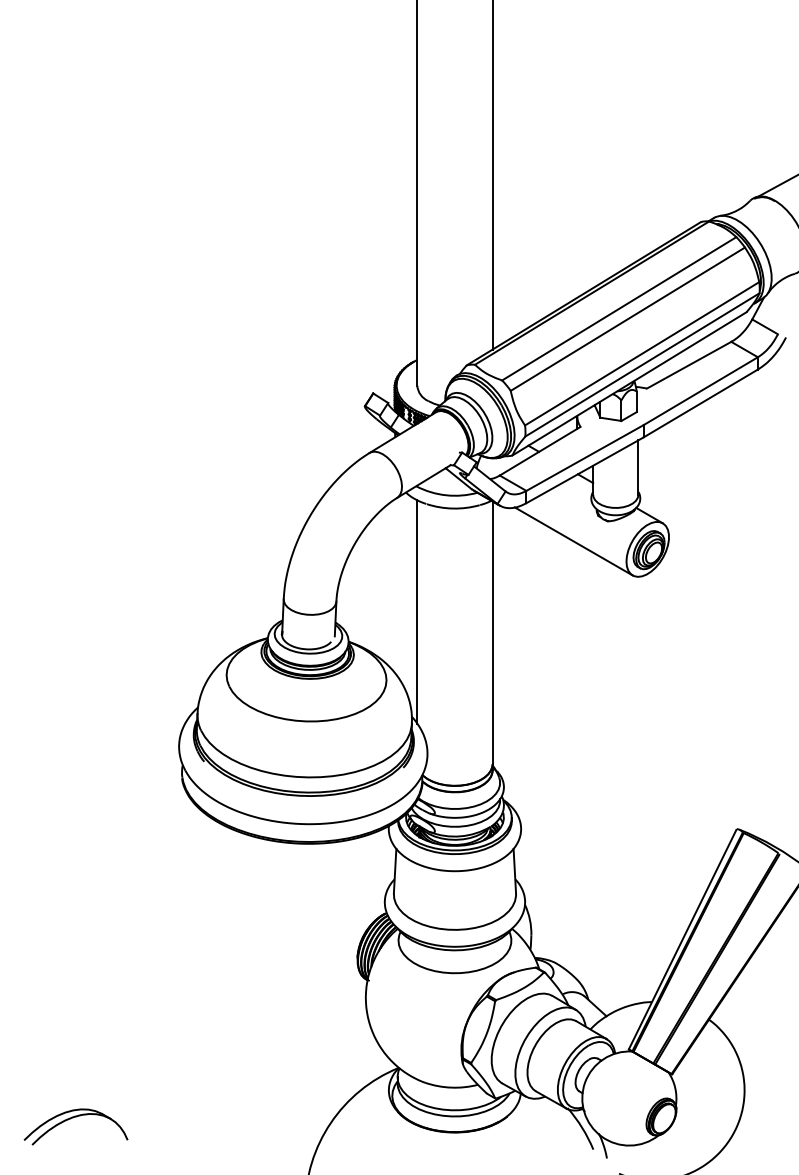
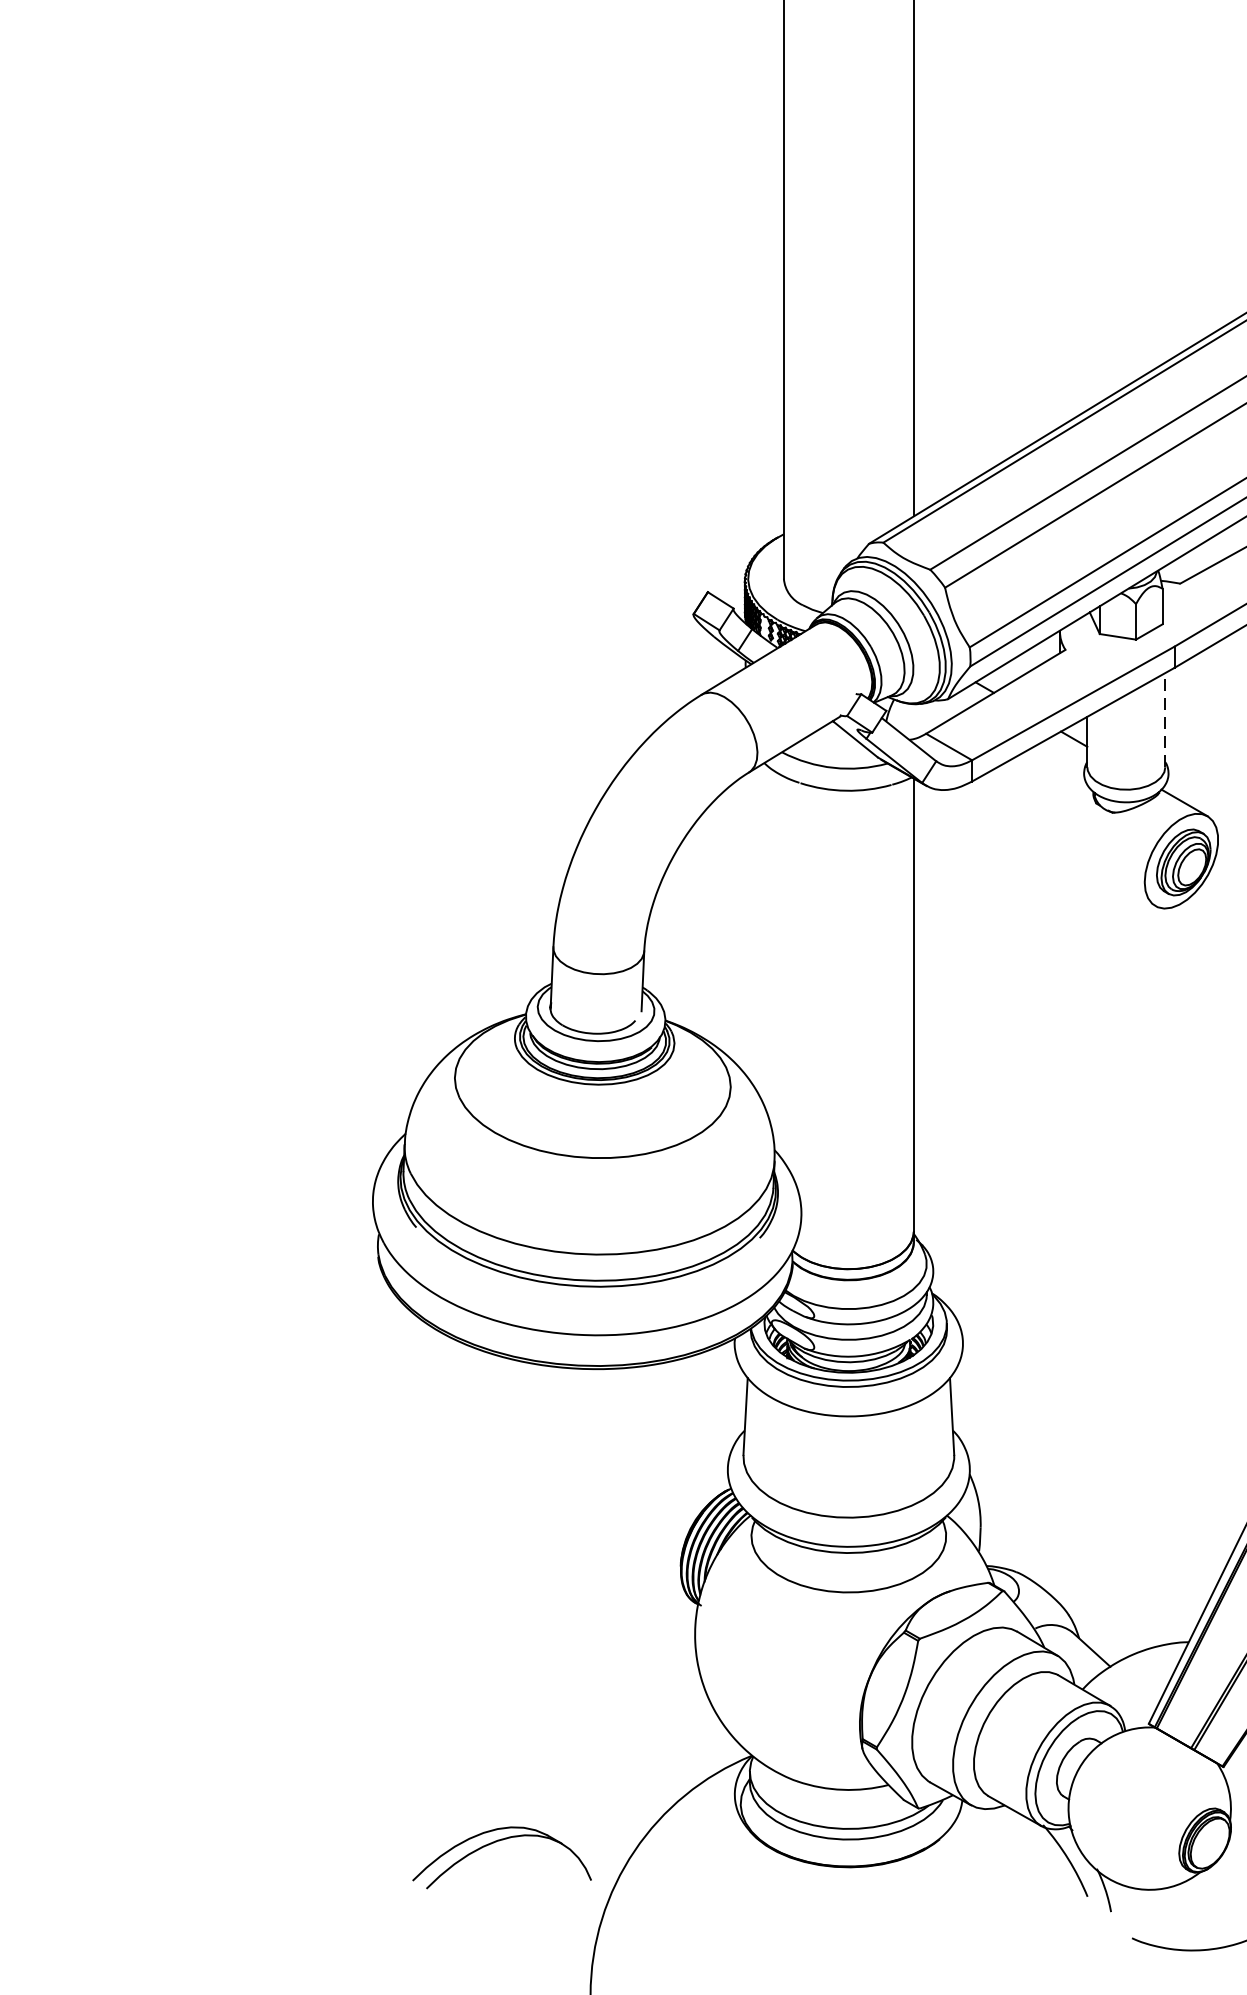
line: (638, 467) -> (1165, 719), solid -> dashed
line: (573, 541) -> (1053, 847), removed
line: (417, 611) -> (784, 968), removed
part: (73, 1118) -> (497, 1843), moved

